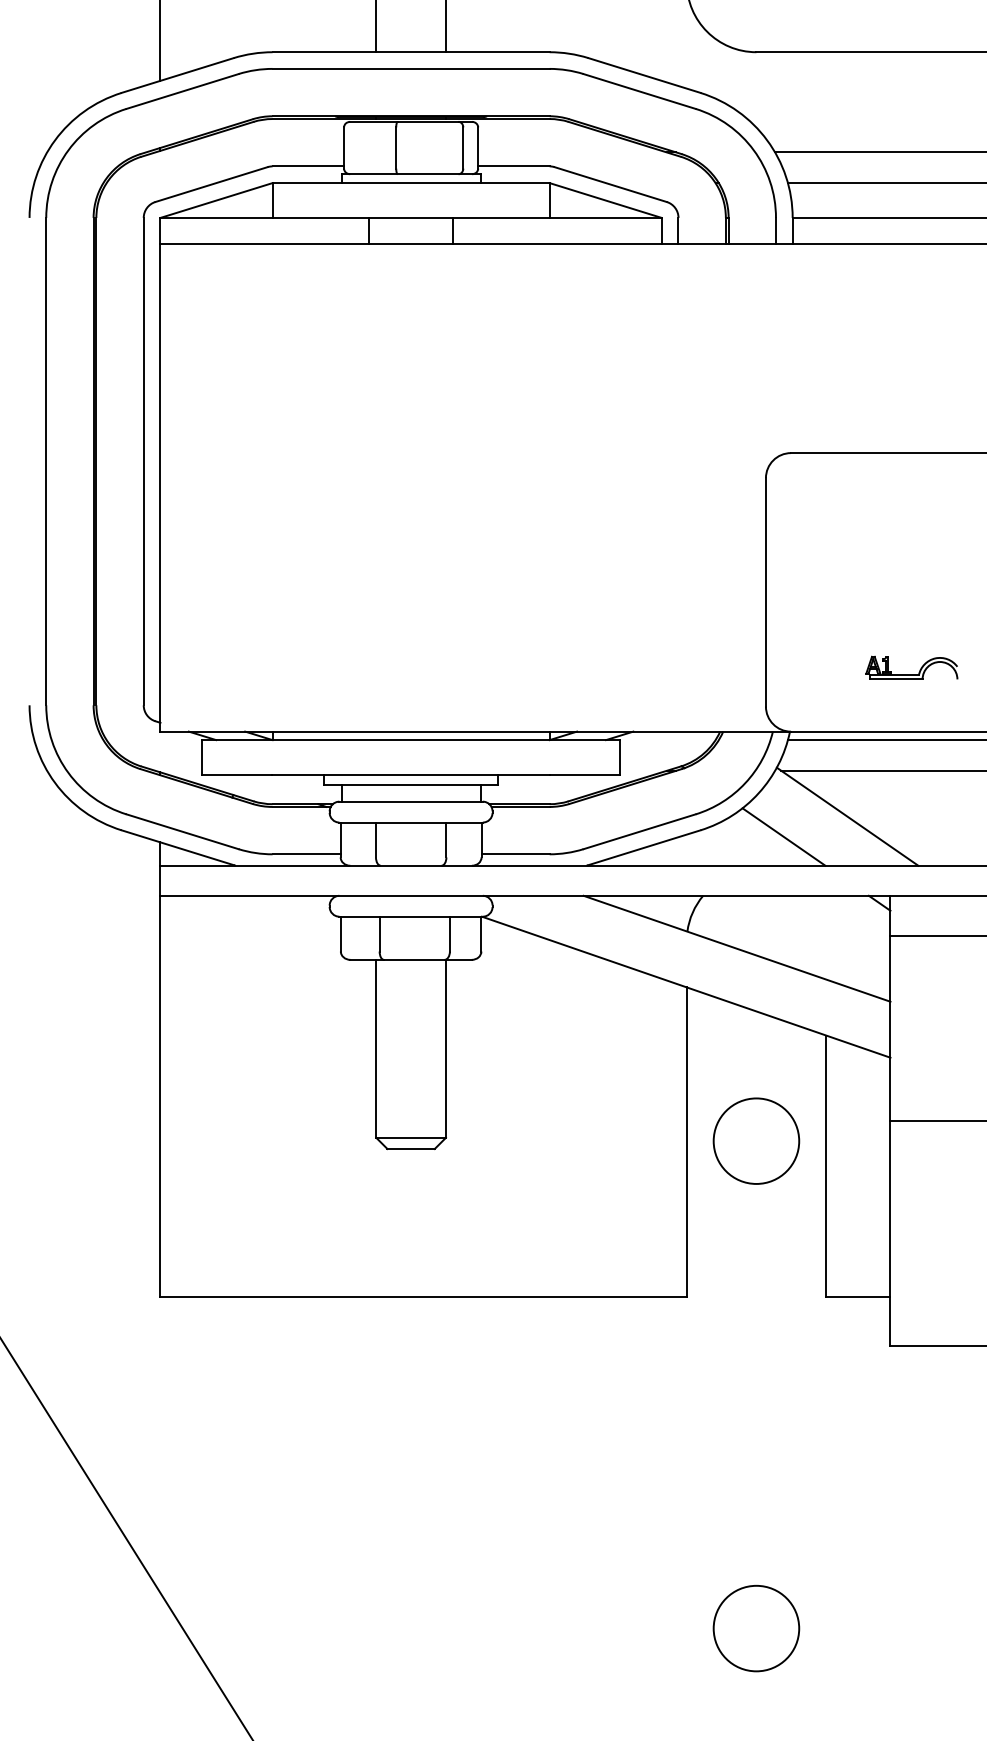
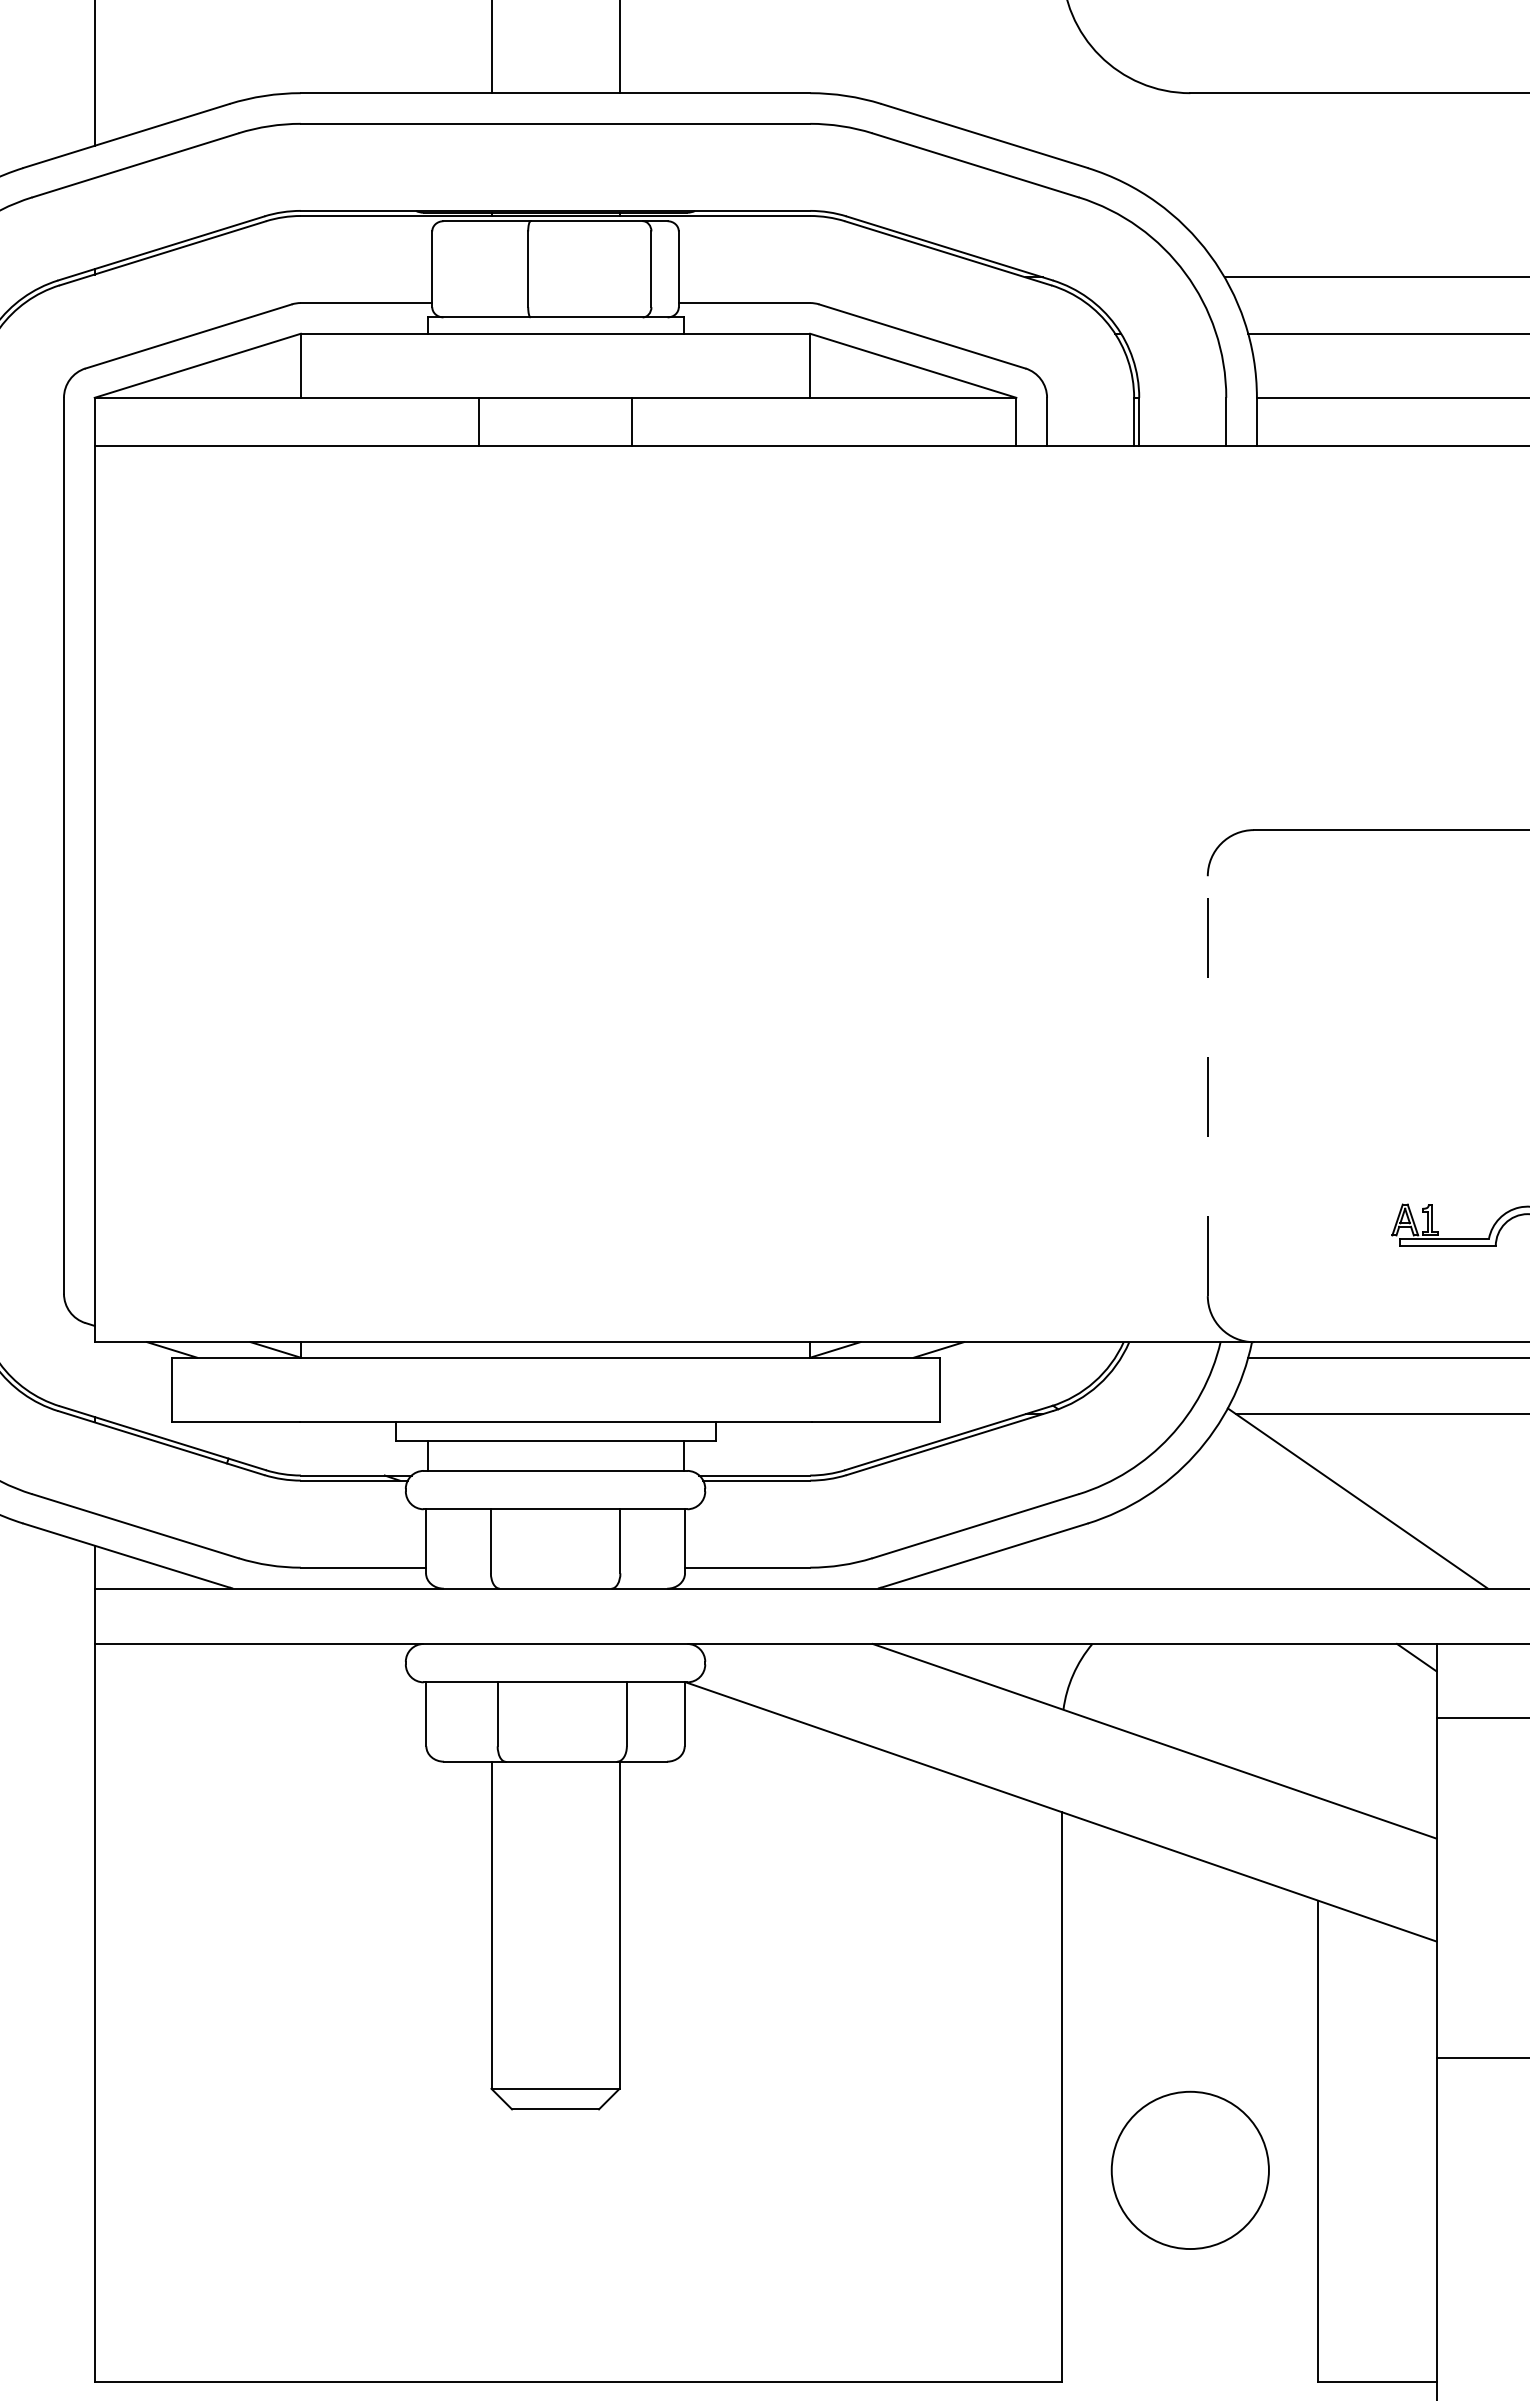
line: (765, 591) -> (1206, 1084), solid -> dashed
line: (783, 836) -> (1240, 1534), removed
circle: (756, 1140) -> (1190, 2169), moved

